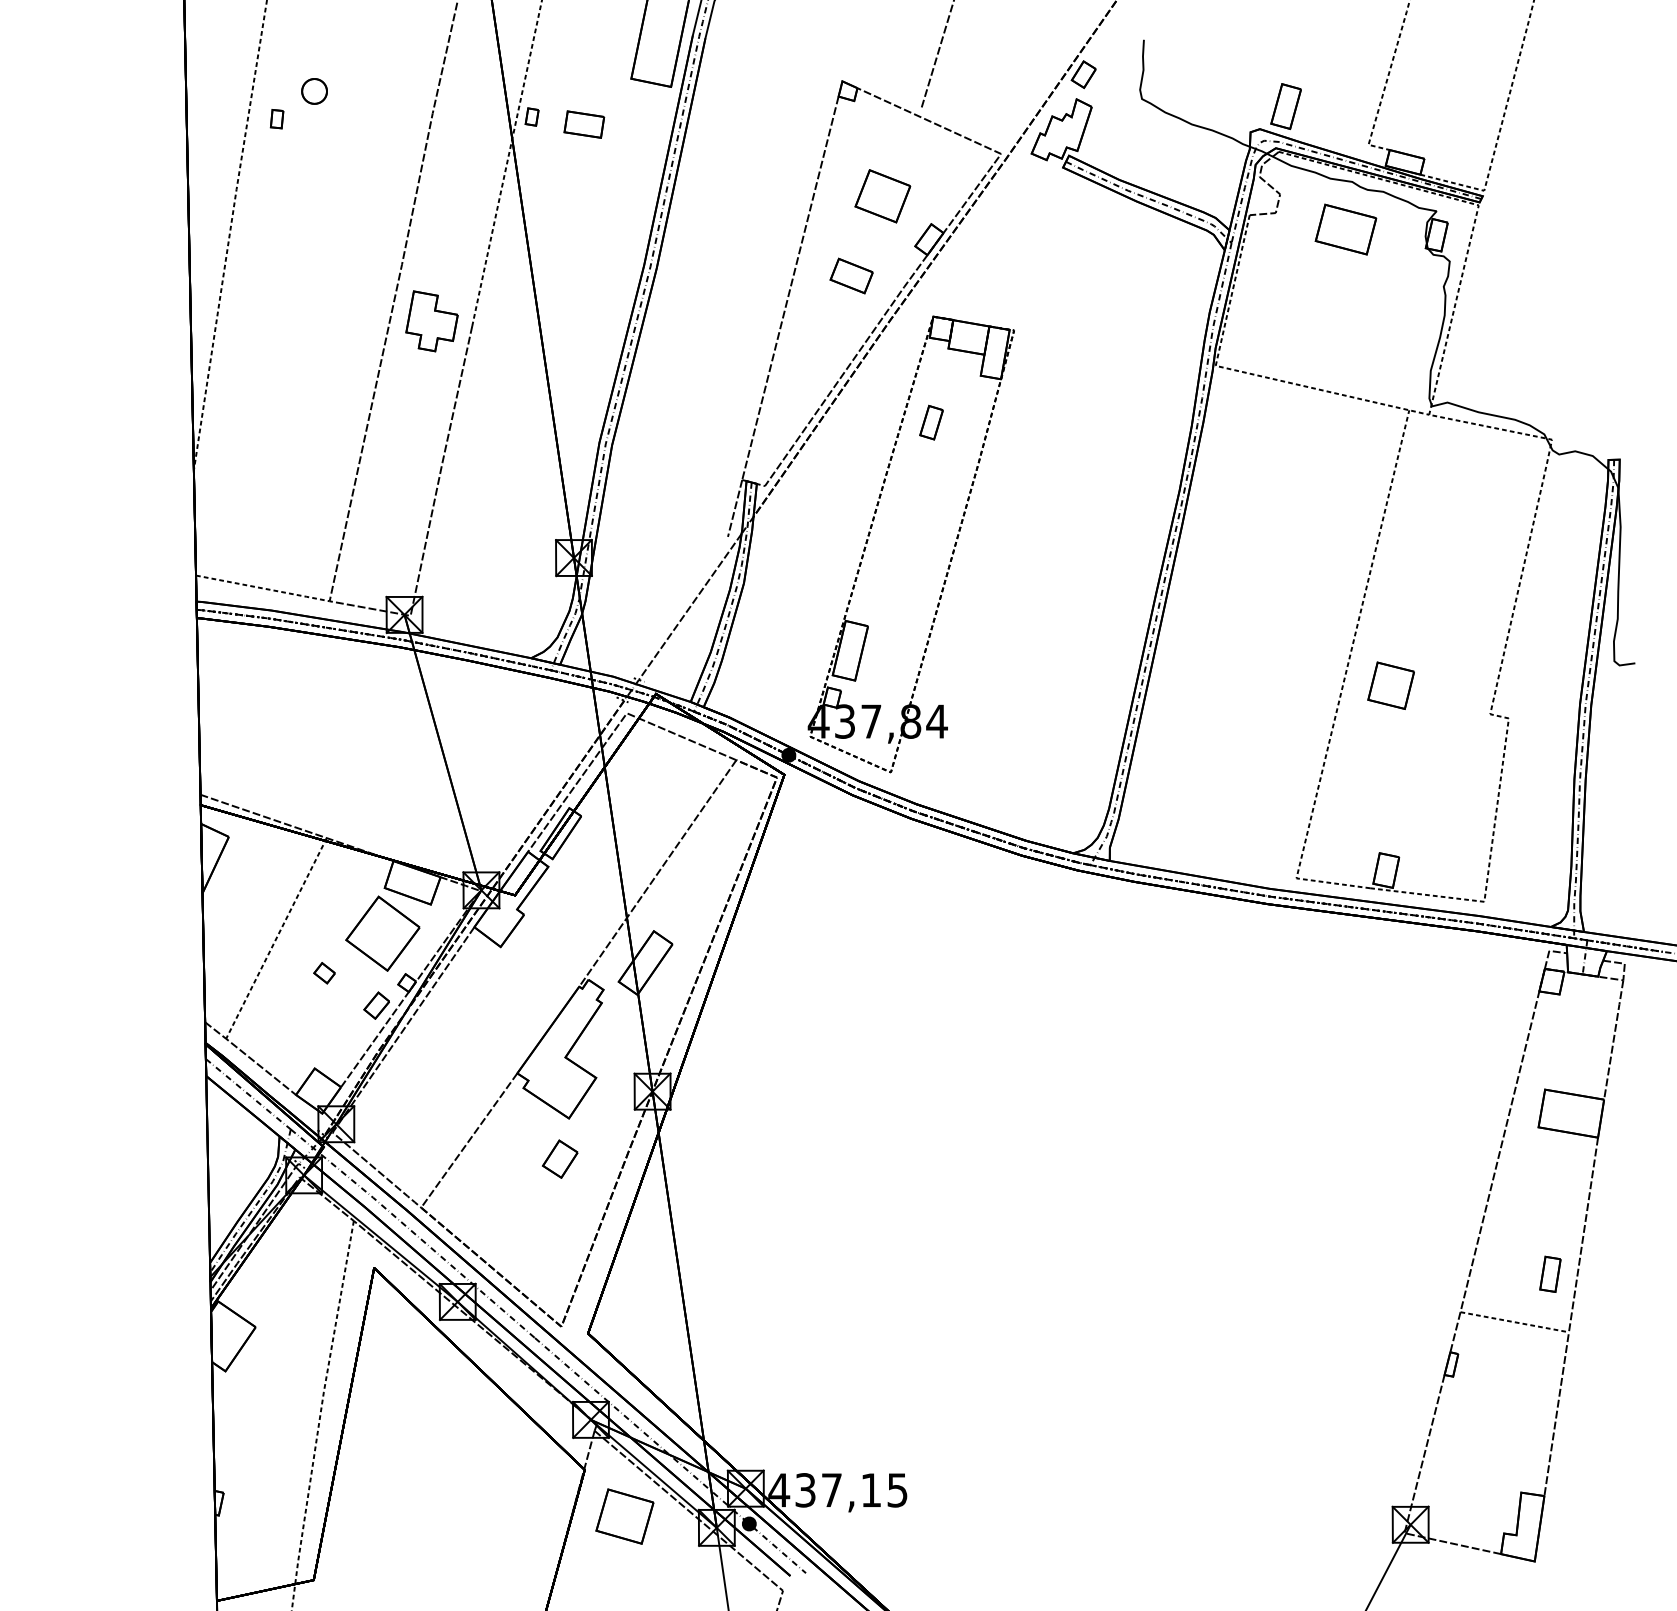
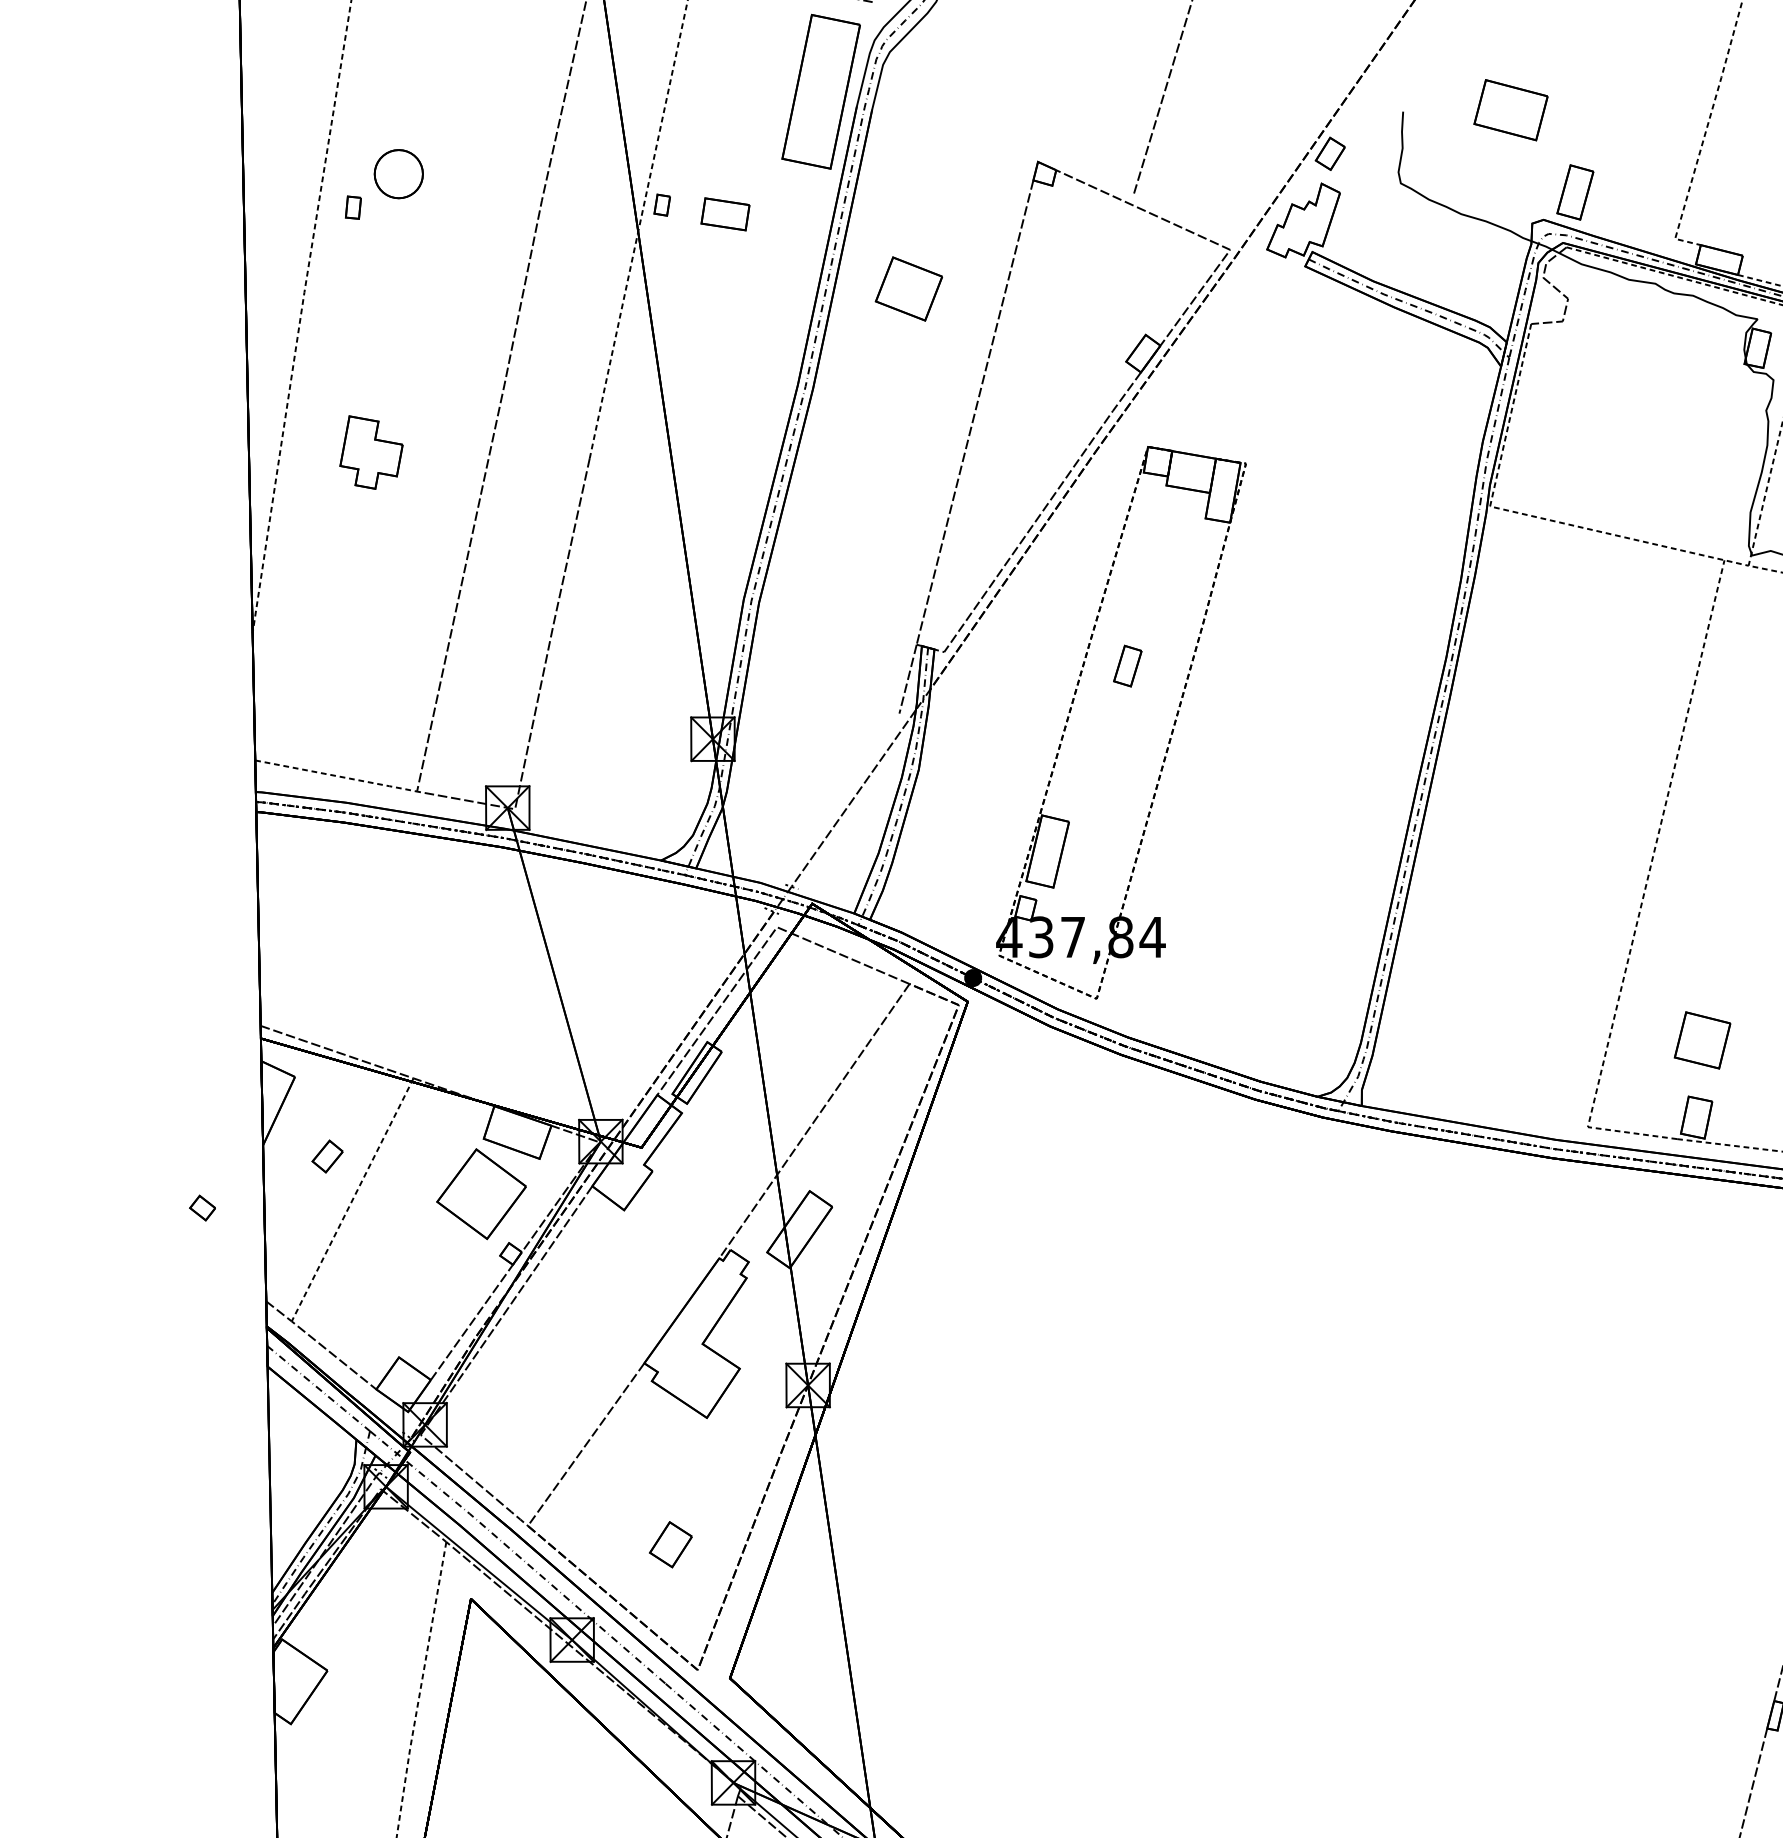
part: (314, 91) -> (398, 174), size x1.6
part: (882, 196) -> (908, 289), moved
part: (1345, 229) -> (1510, 110), moved
part: (851, 275) -> (1049, 397), removed
part: (431, 321) -> (370, 452), moved
part: (931, 422) -> (1127, 665), moved
part: (1390, 685) -> (1701, 1040), moved
part: (324, 973) -> (202, 1208), moved
part: (376, 1005) -> (327, 1156), moved
part: (560, 1158) -> (671, 1543), moved

